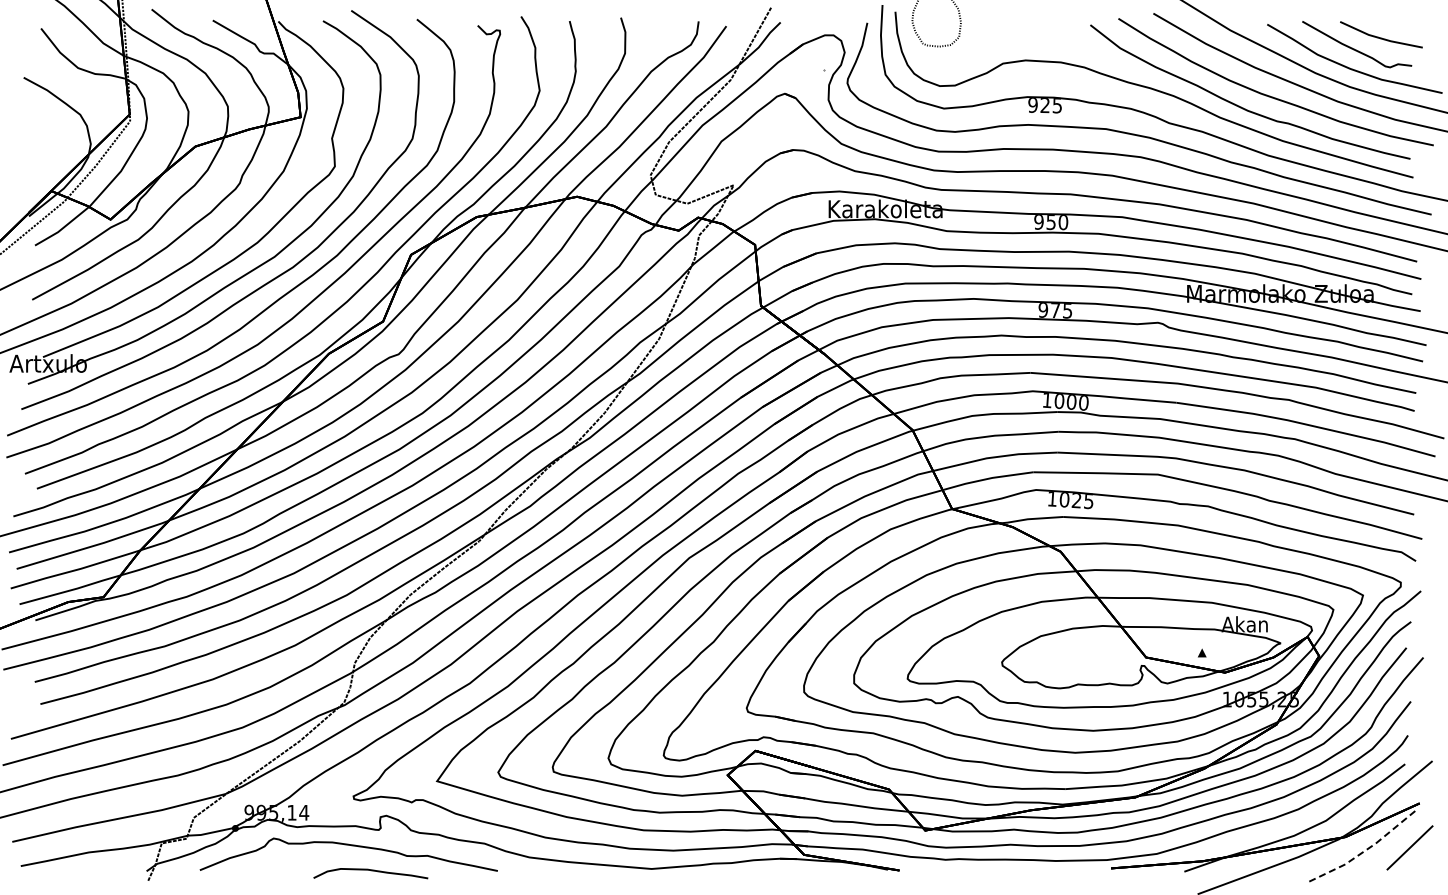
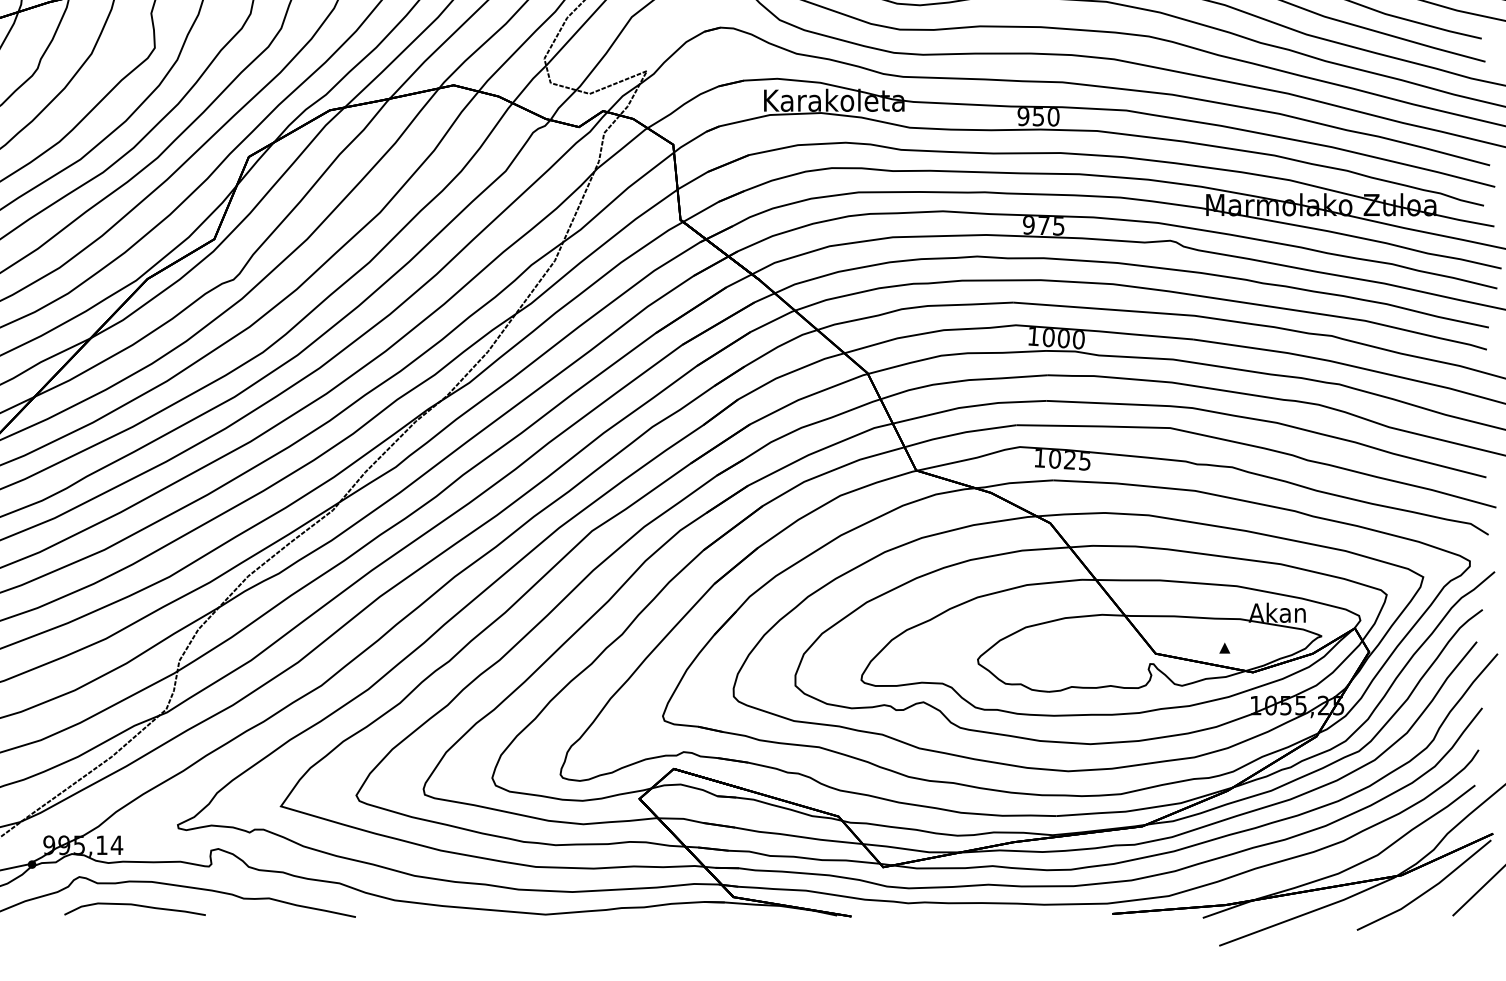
line: (1366, 849) -> (1427, 890), dashed -> solid
curve: (371, 871) -> (135, 906), moved

